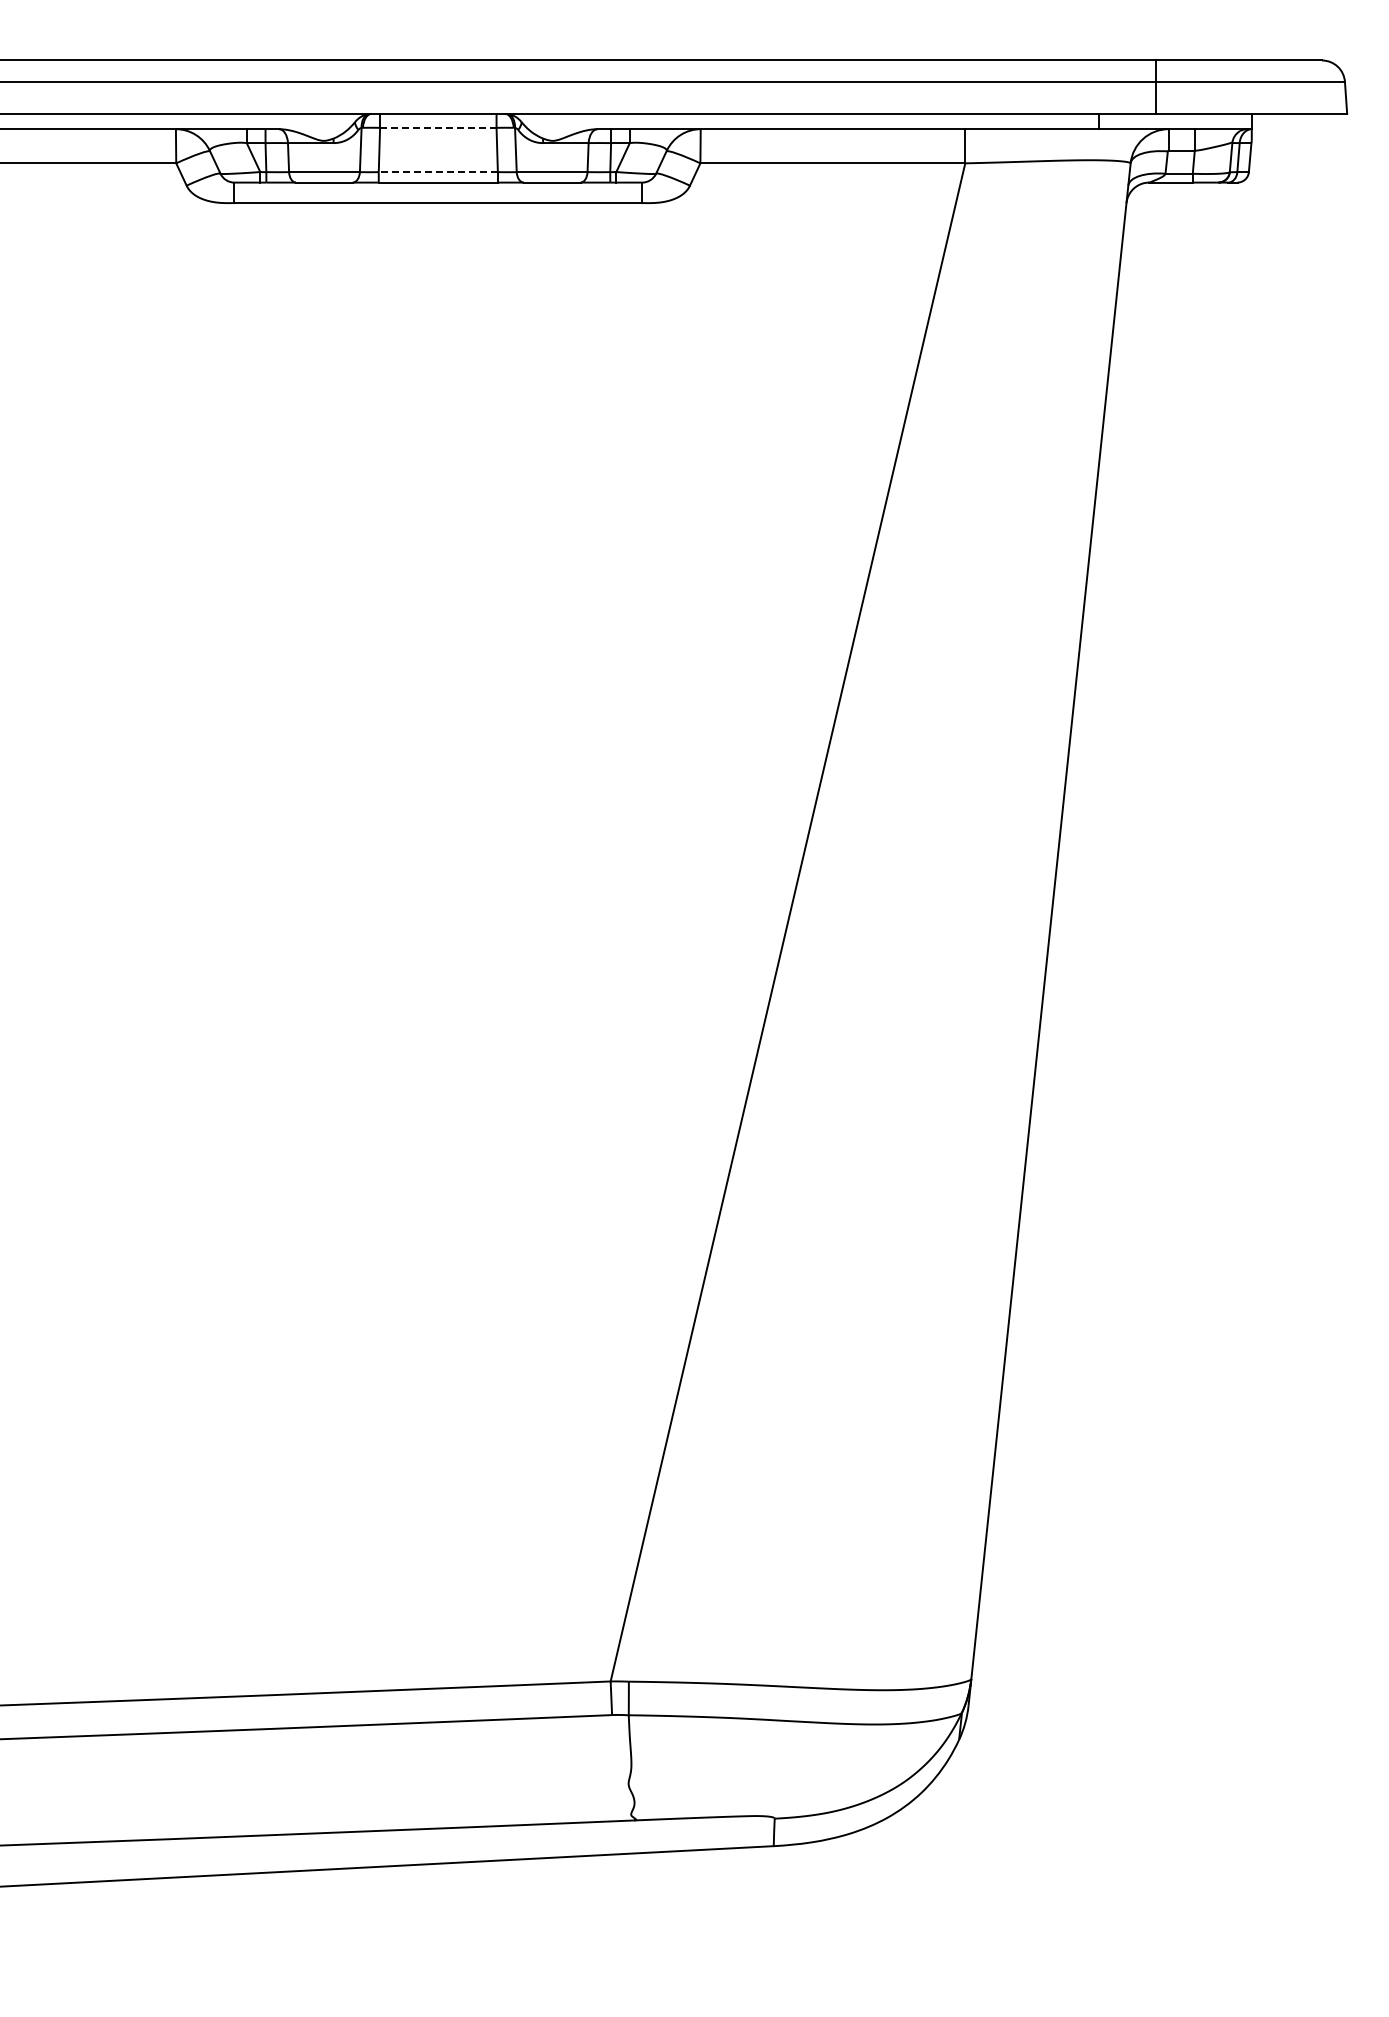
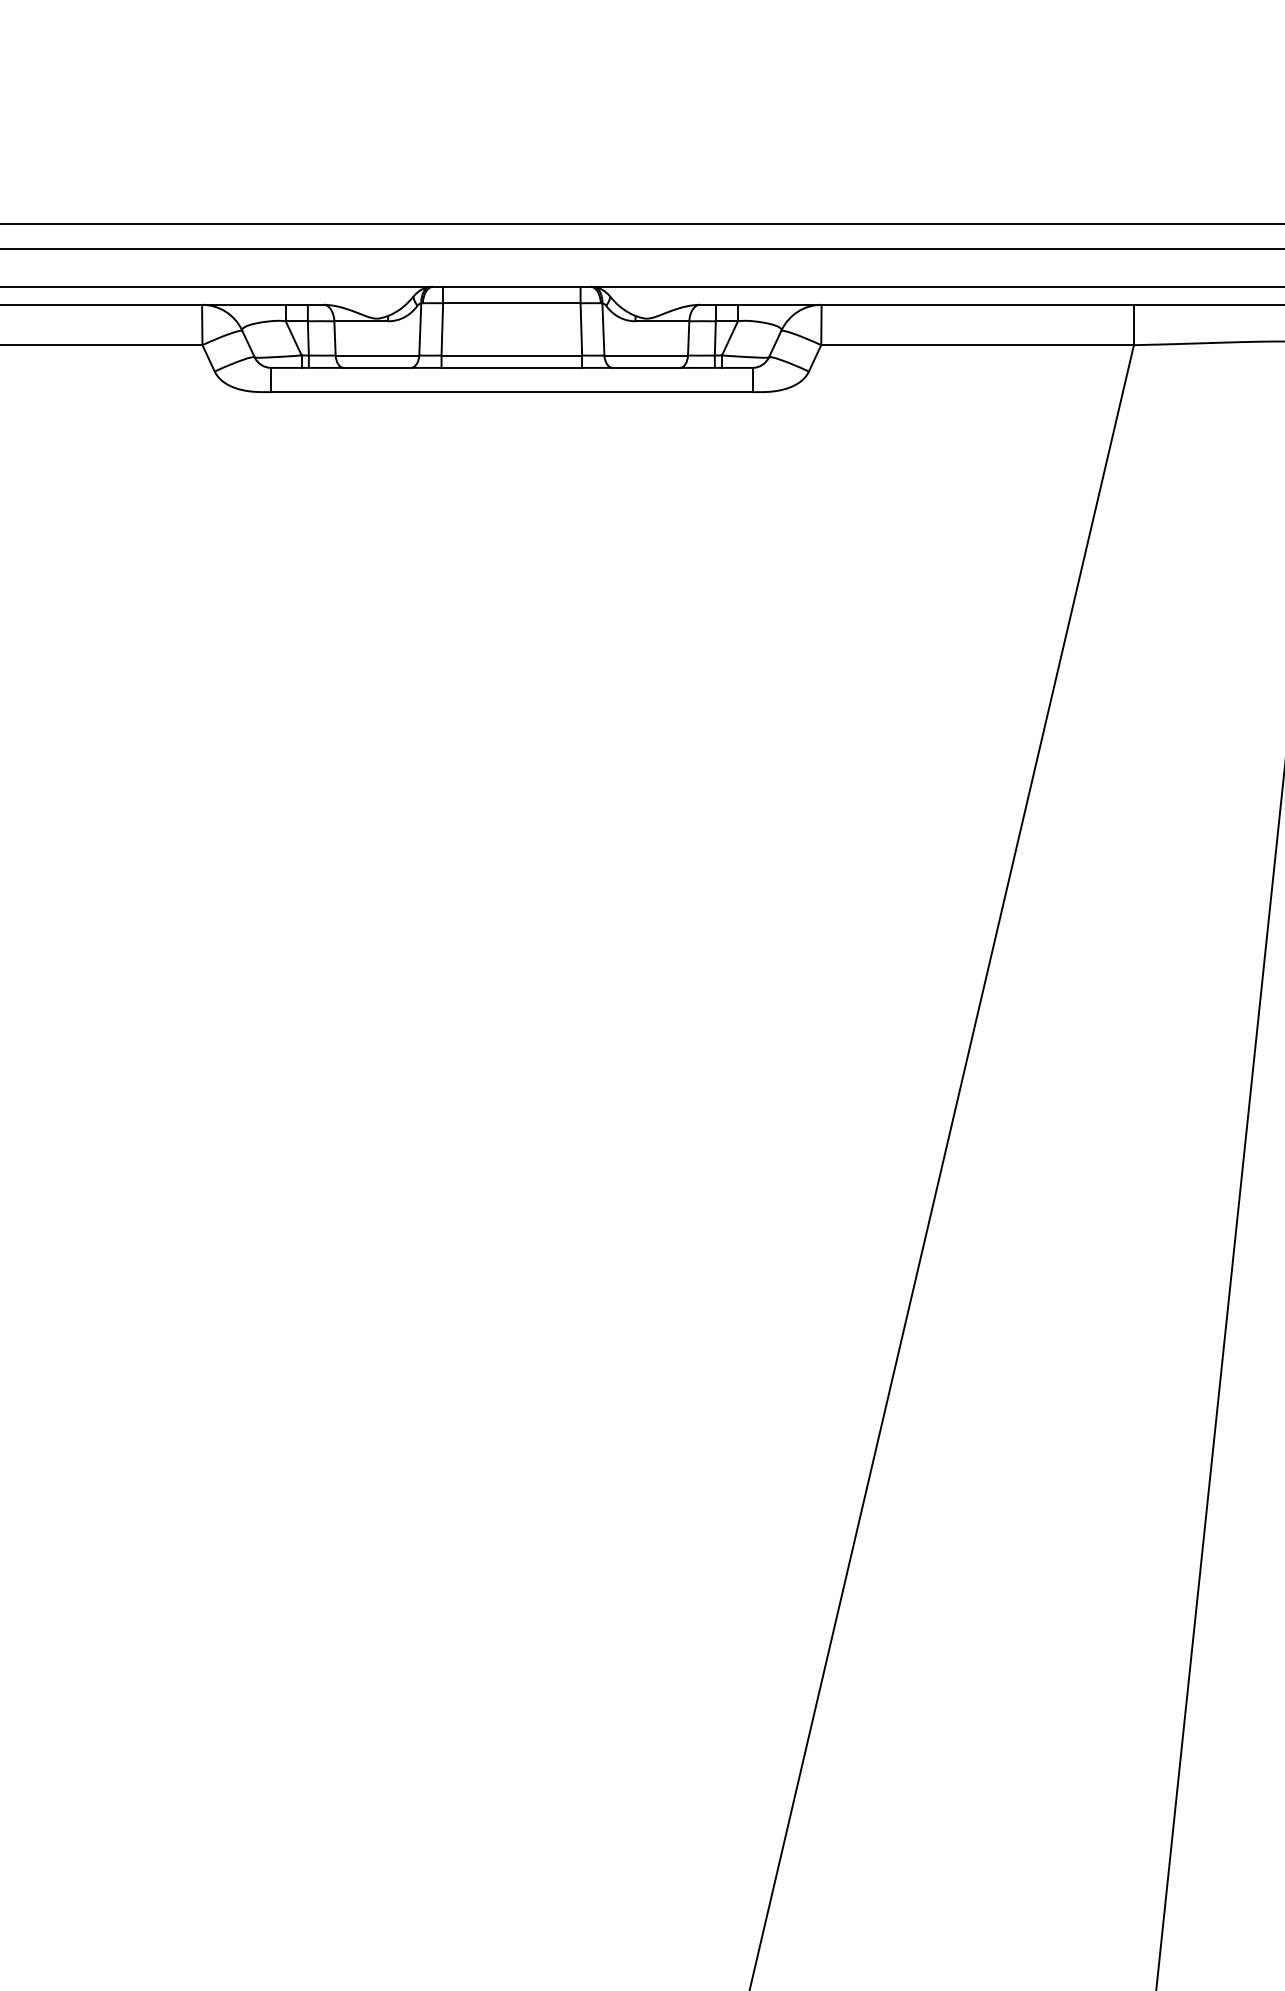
line: (438, 127) -> (512, 302), dashed -> solid
line: (438, 172) -> (512, 355), dashed -> solid

